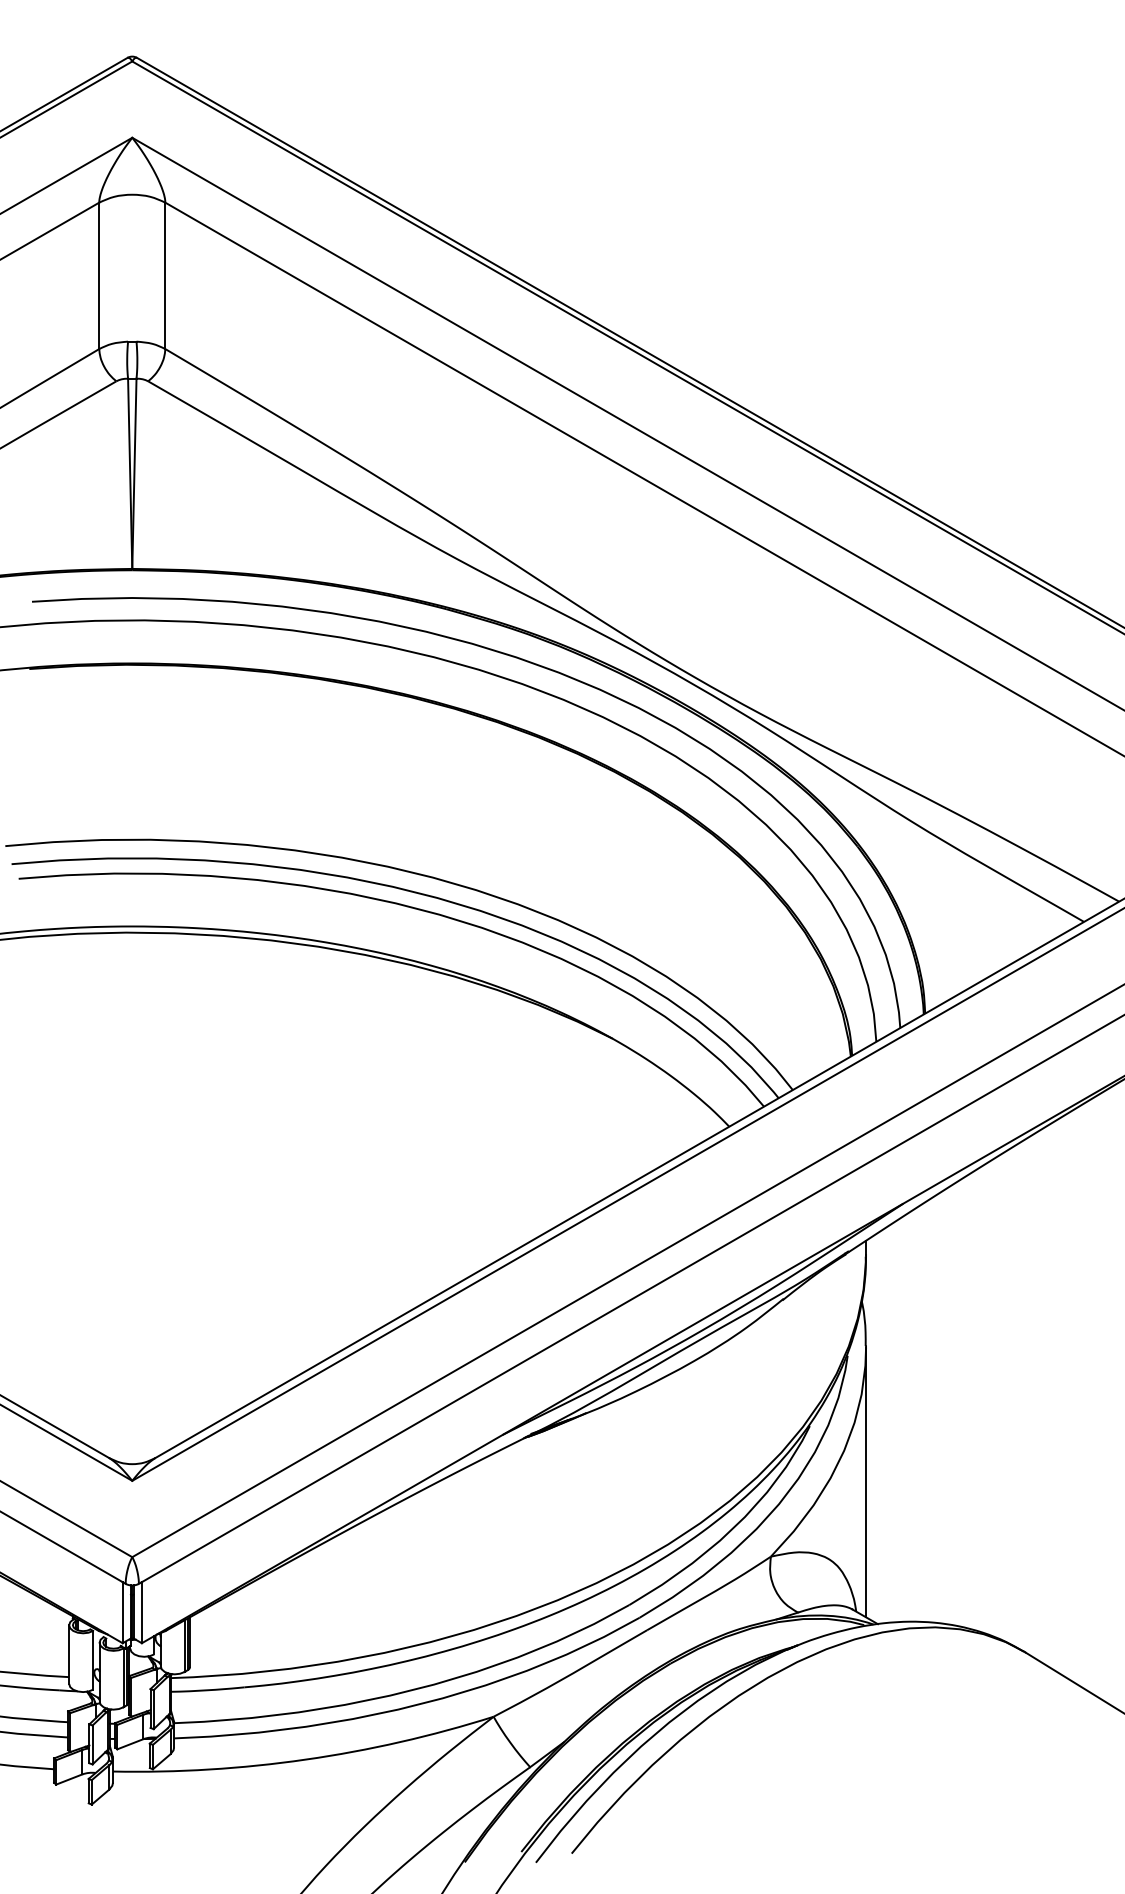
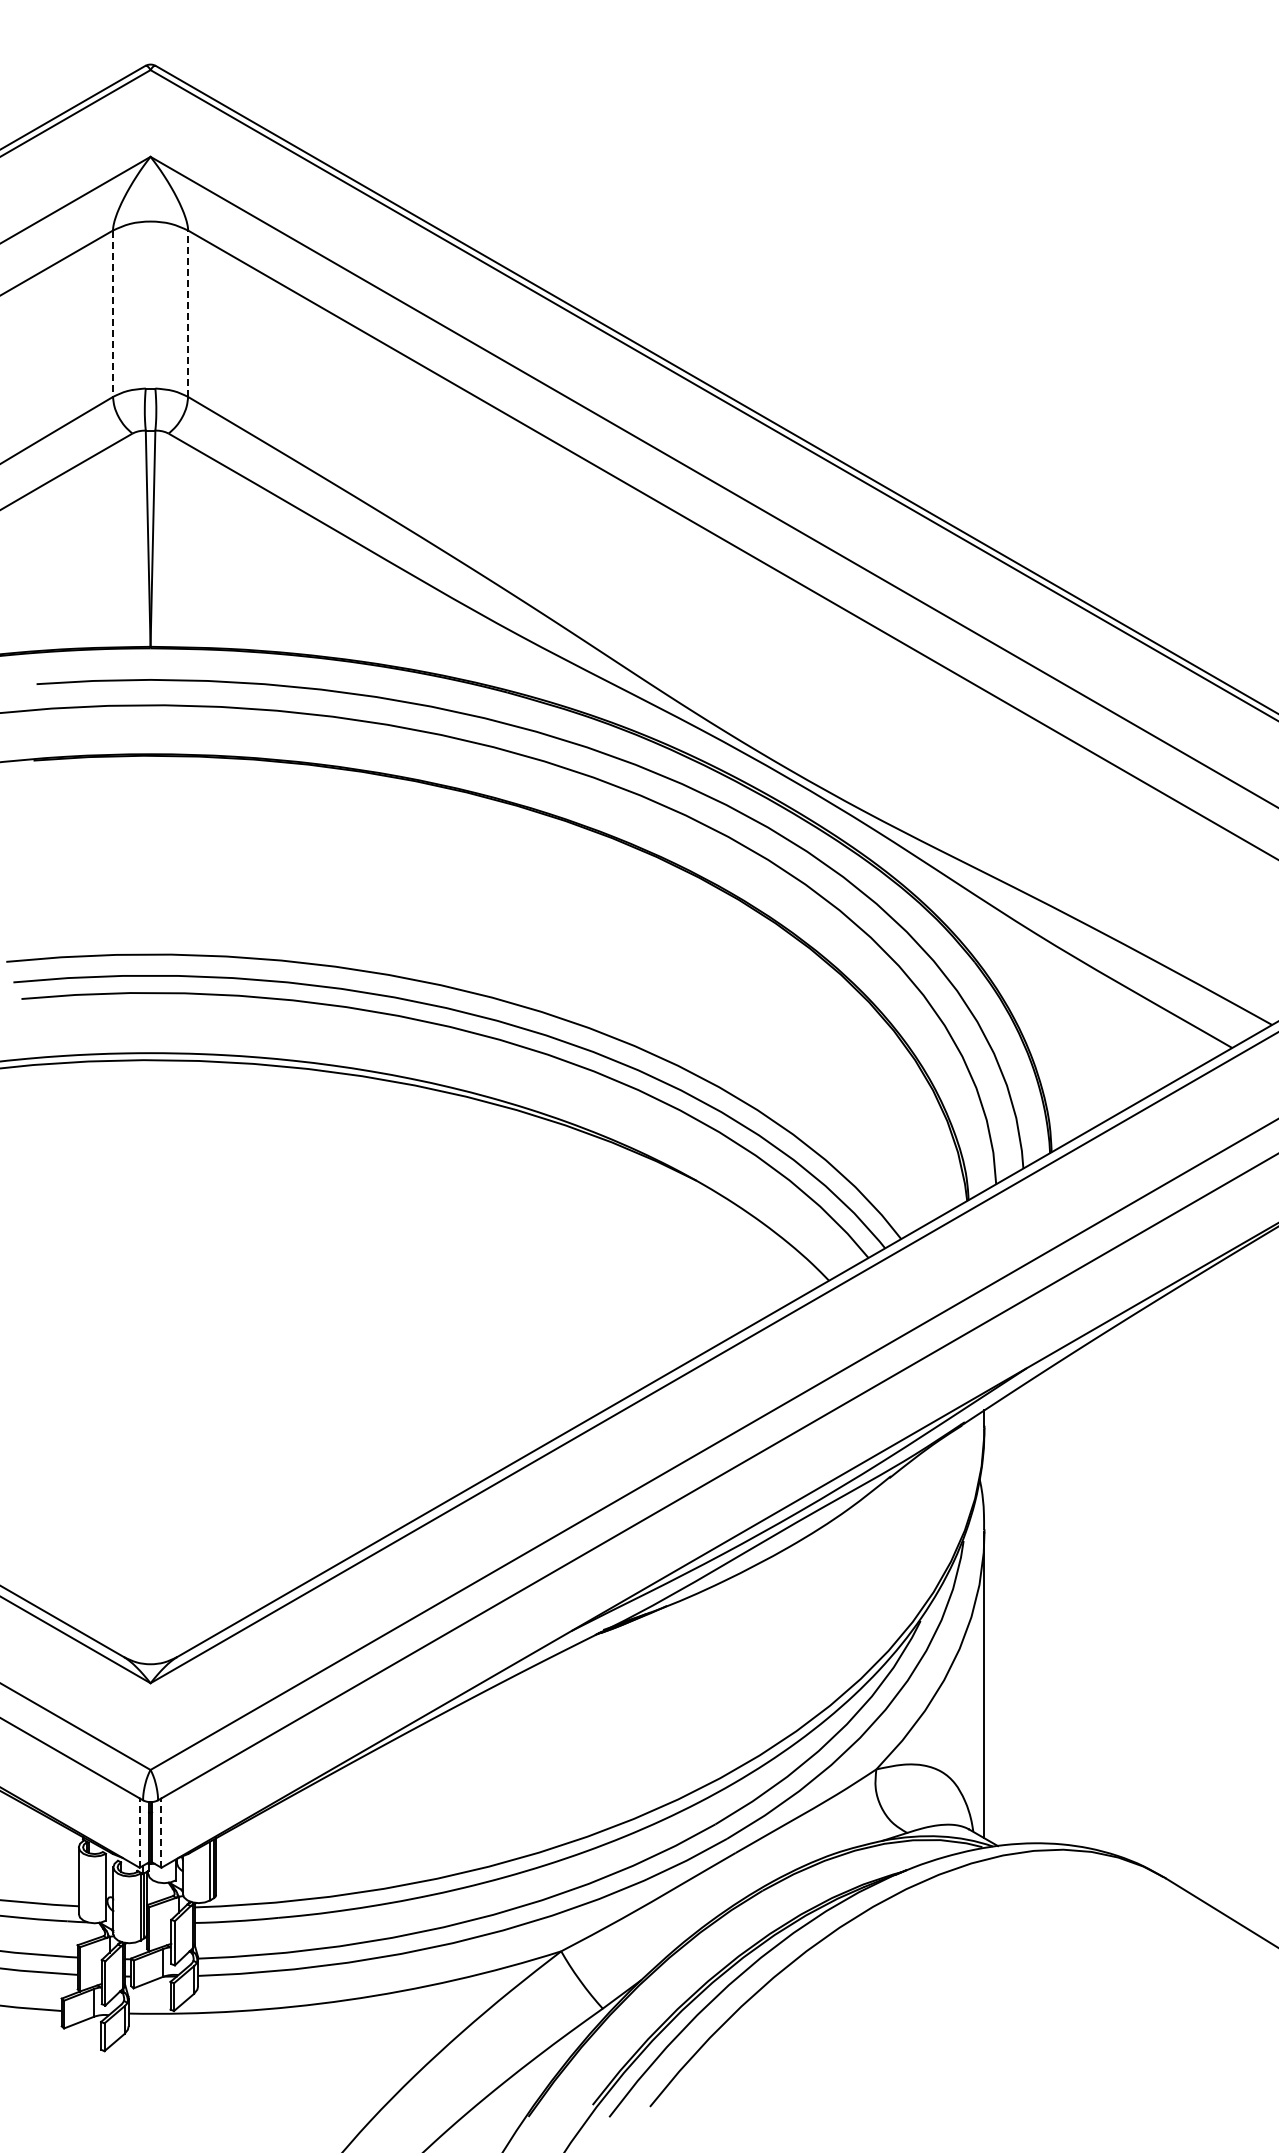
line: (165, 275) -> (188, 313), solid -> dashed
line: (99, 276) -> (113, 314), solid -> dashed
line: (122, 1613) -> (139, 1833), solid -> dashed
line: (141, 1613) -> (161, 1833), solid -> dashed

